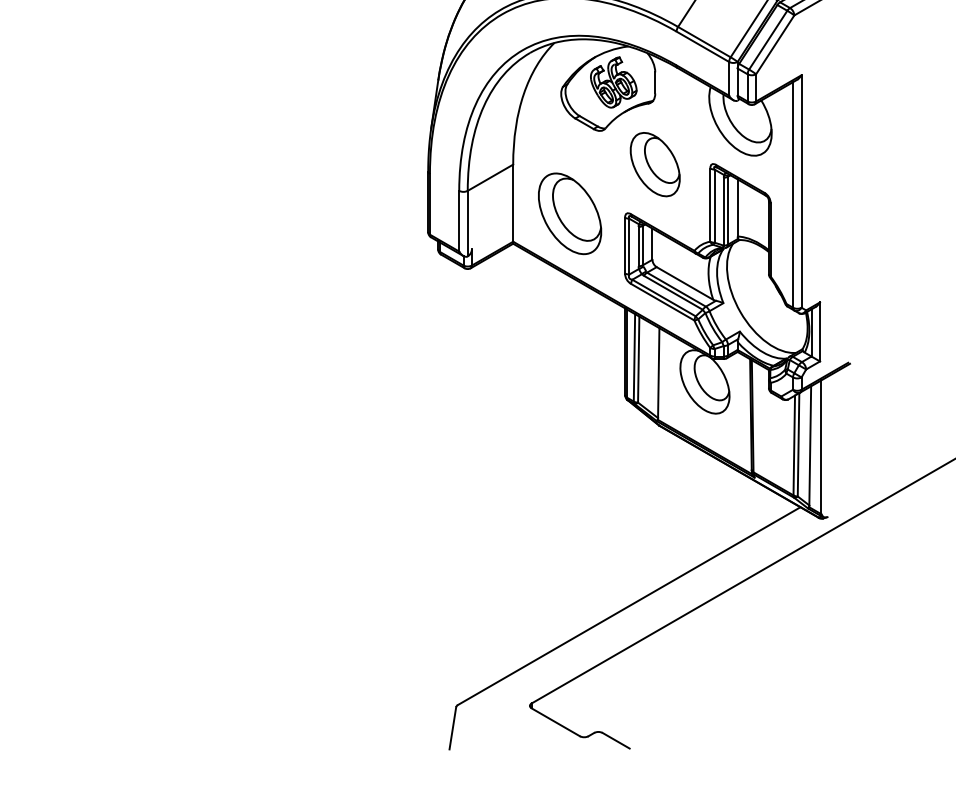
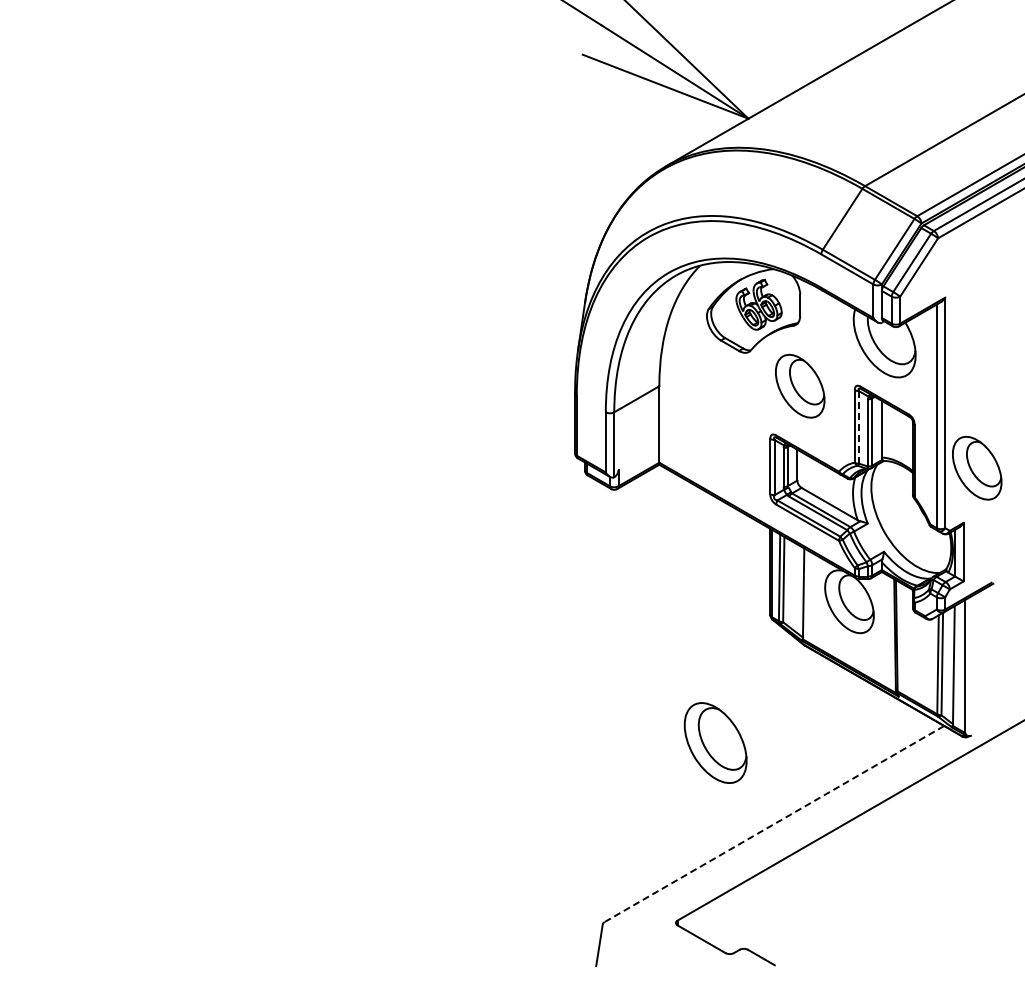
line: (715, 205) -> (859, 426), solid -> dashed
part: (569, 213) -> (715, 742), moved
part: (834, 246) -> (977, 467), added
line: (628, 606) -> (773, 824), solid -> dashed

